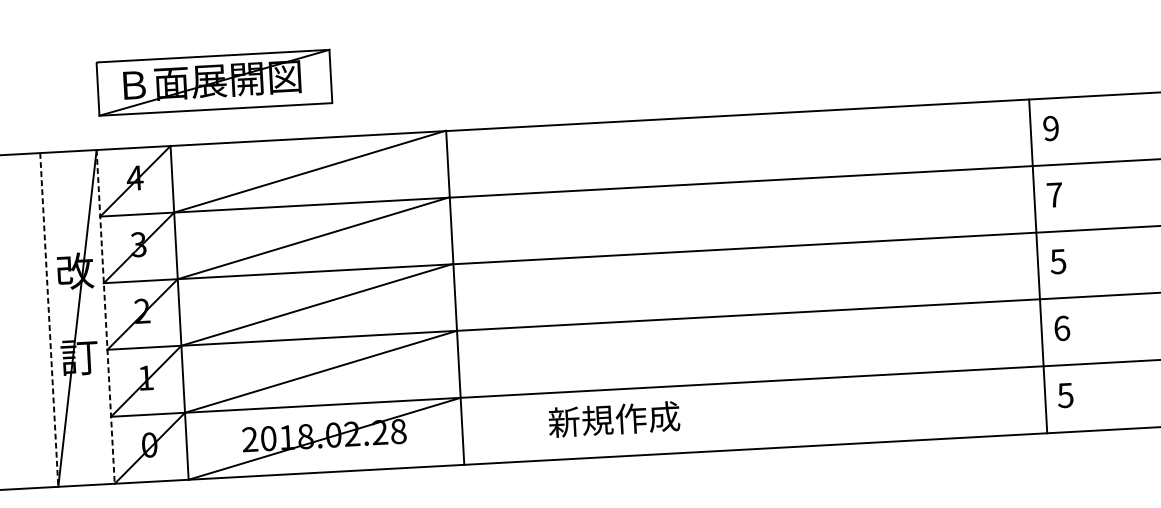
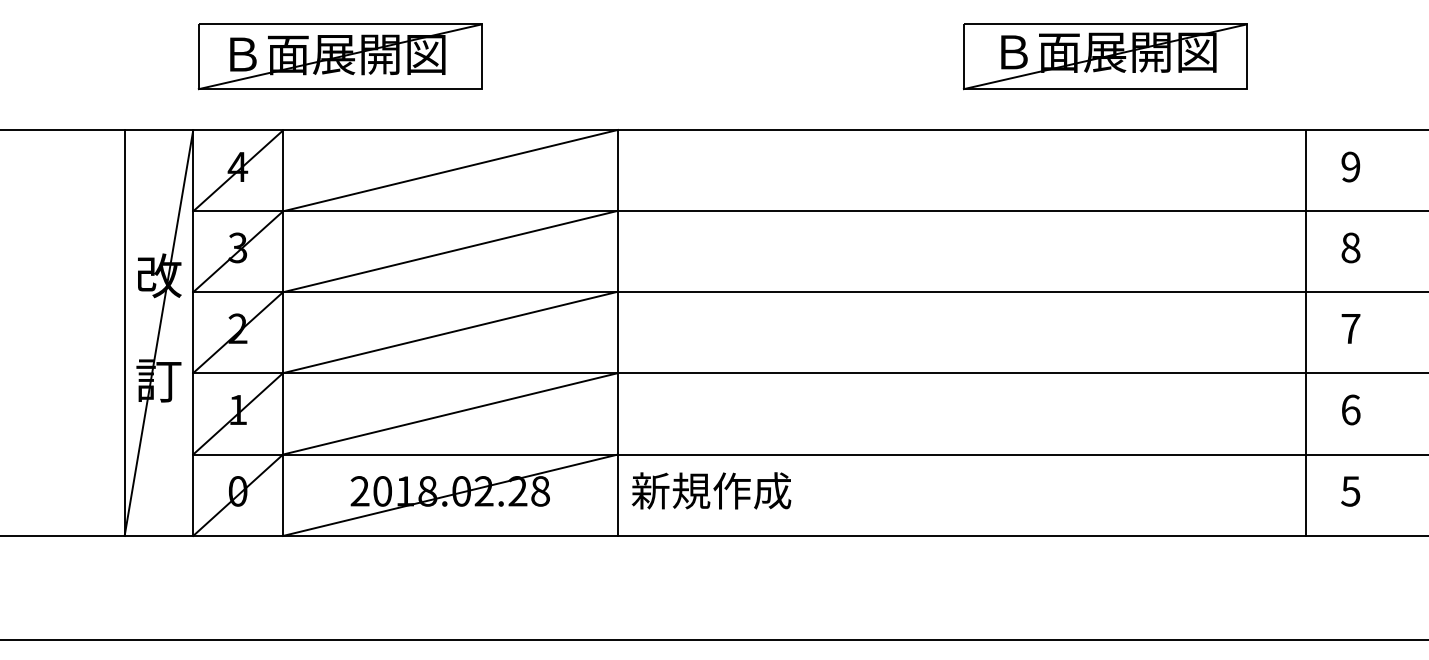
part: (844, 48) -> (1105, 56), added
text: (1054, 194) -> (1350, 247), 7 -> 8
text: (1058, 262) -> (1350, 329), 5 -> 7
line: (1038, 266) -> (1306, 333), moved
line: (105, 317) -> (193, 333), dashed -> solid
line: (49, 320) -> (124, 333), dashed -> solid
text: (614, 419) -> (711, 490), moved

